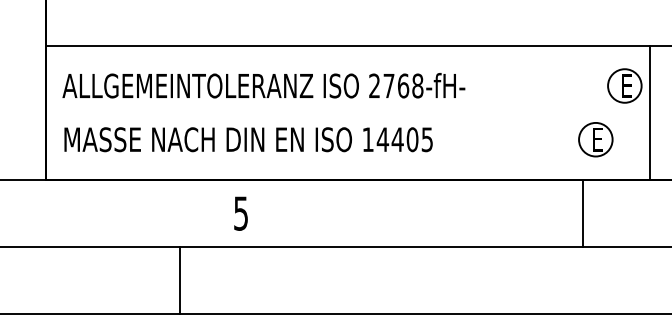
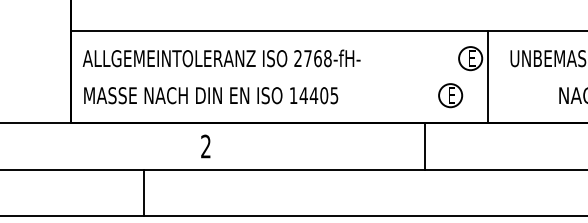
text: (240, 213) -> (205, 146), 5 -> 2
line: (582, 213) -> (424, 146), moved
line: (179, 280) -> (143, 192), moved

